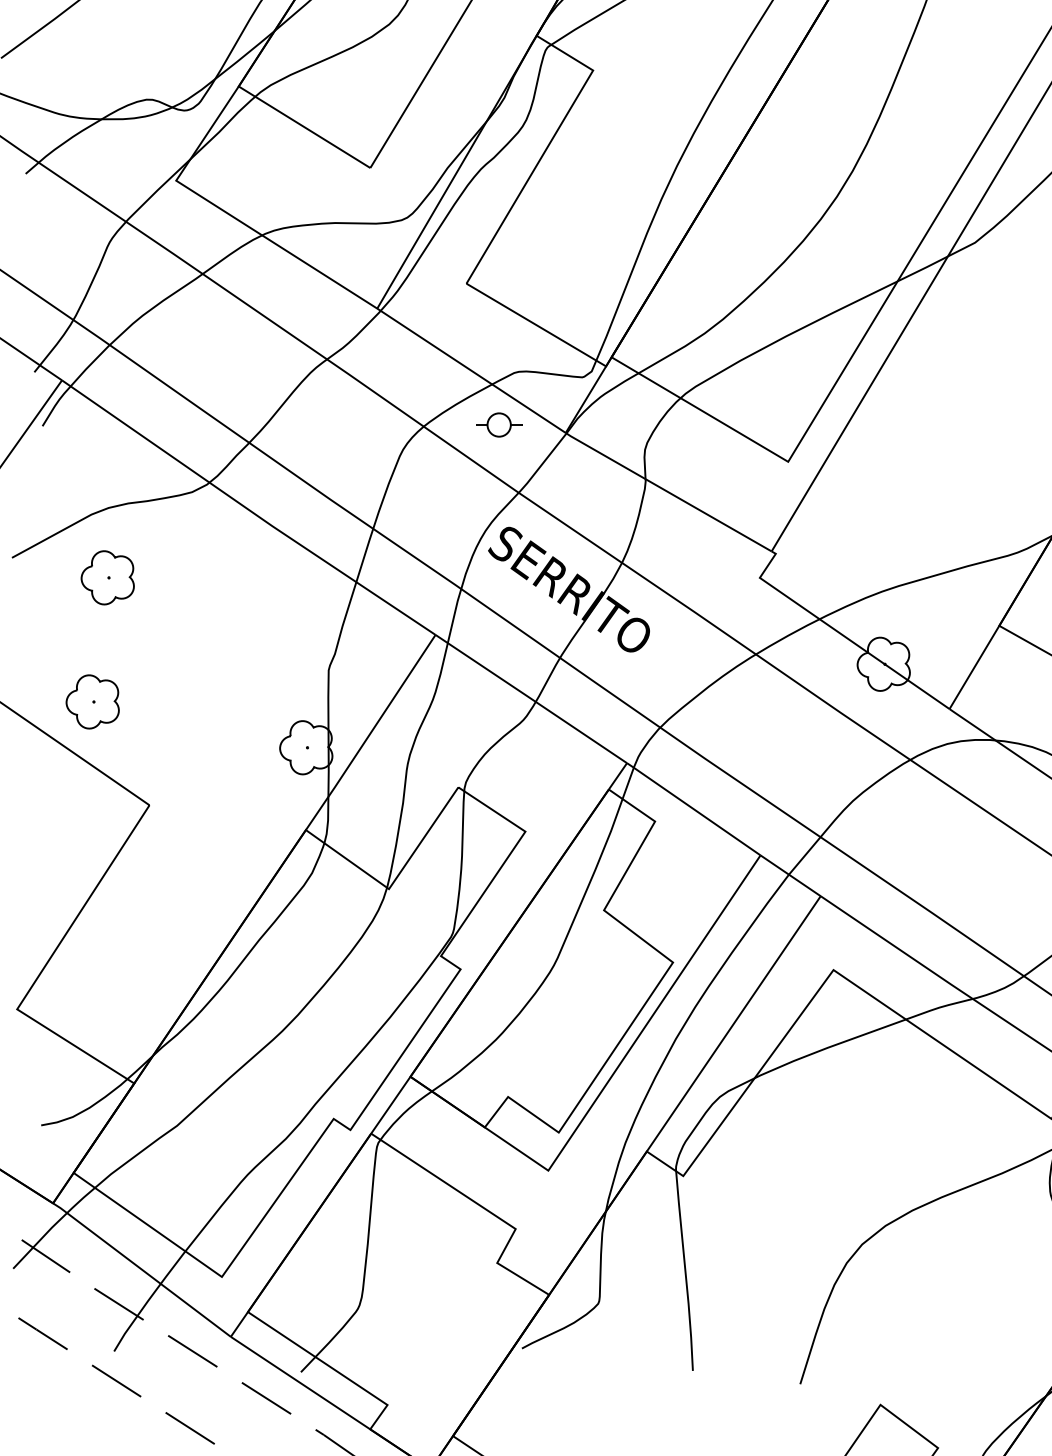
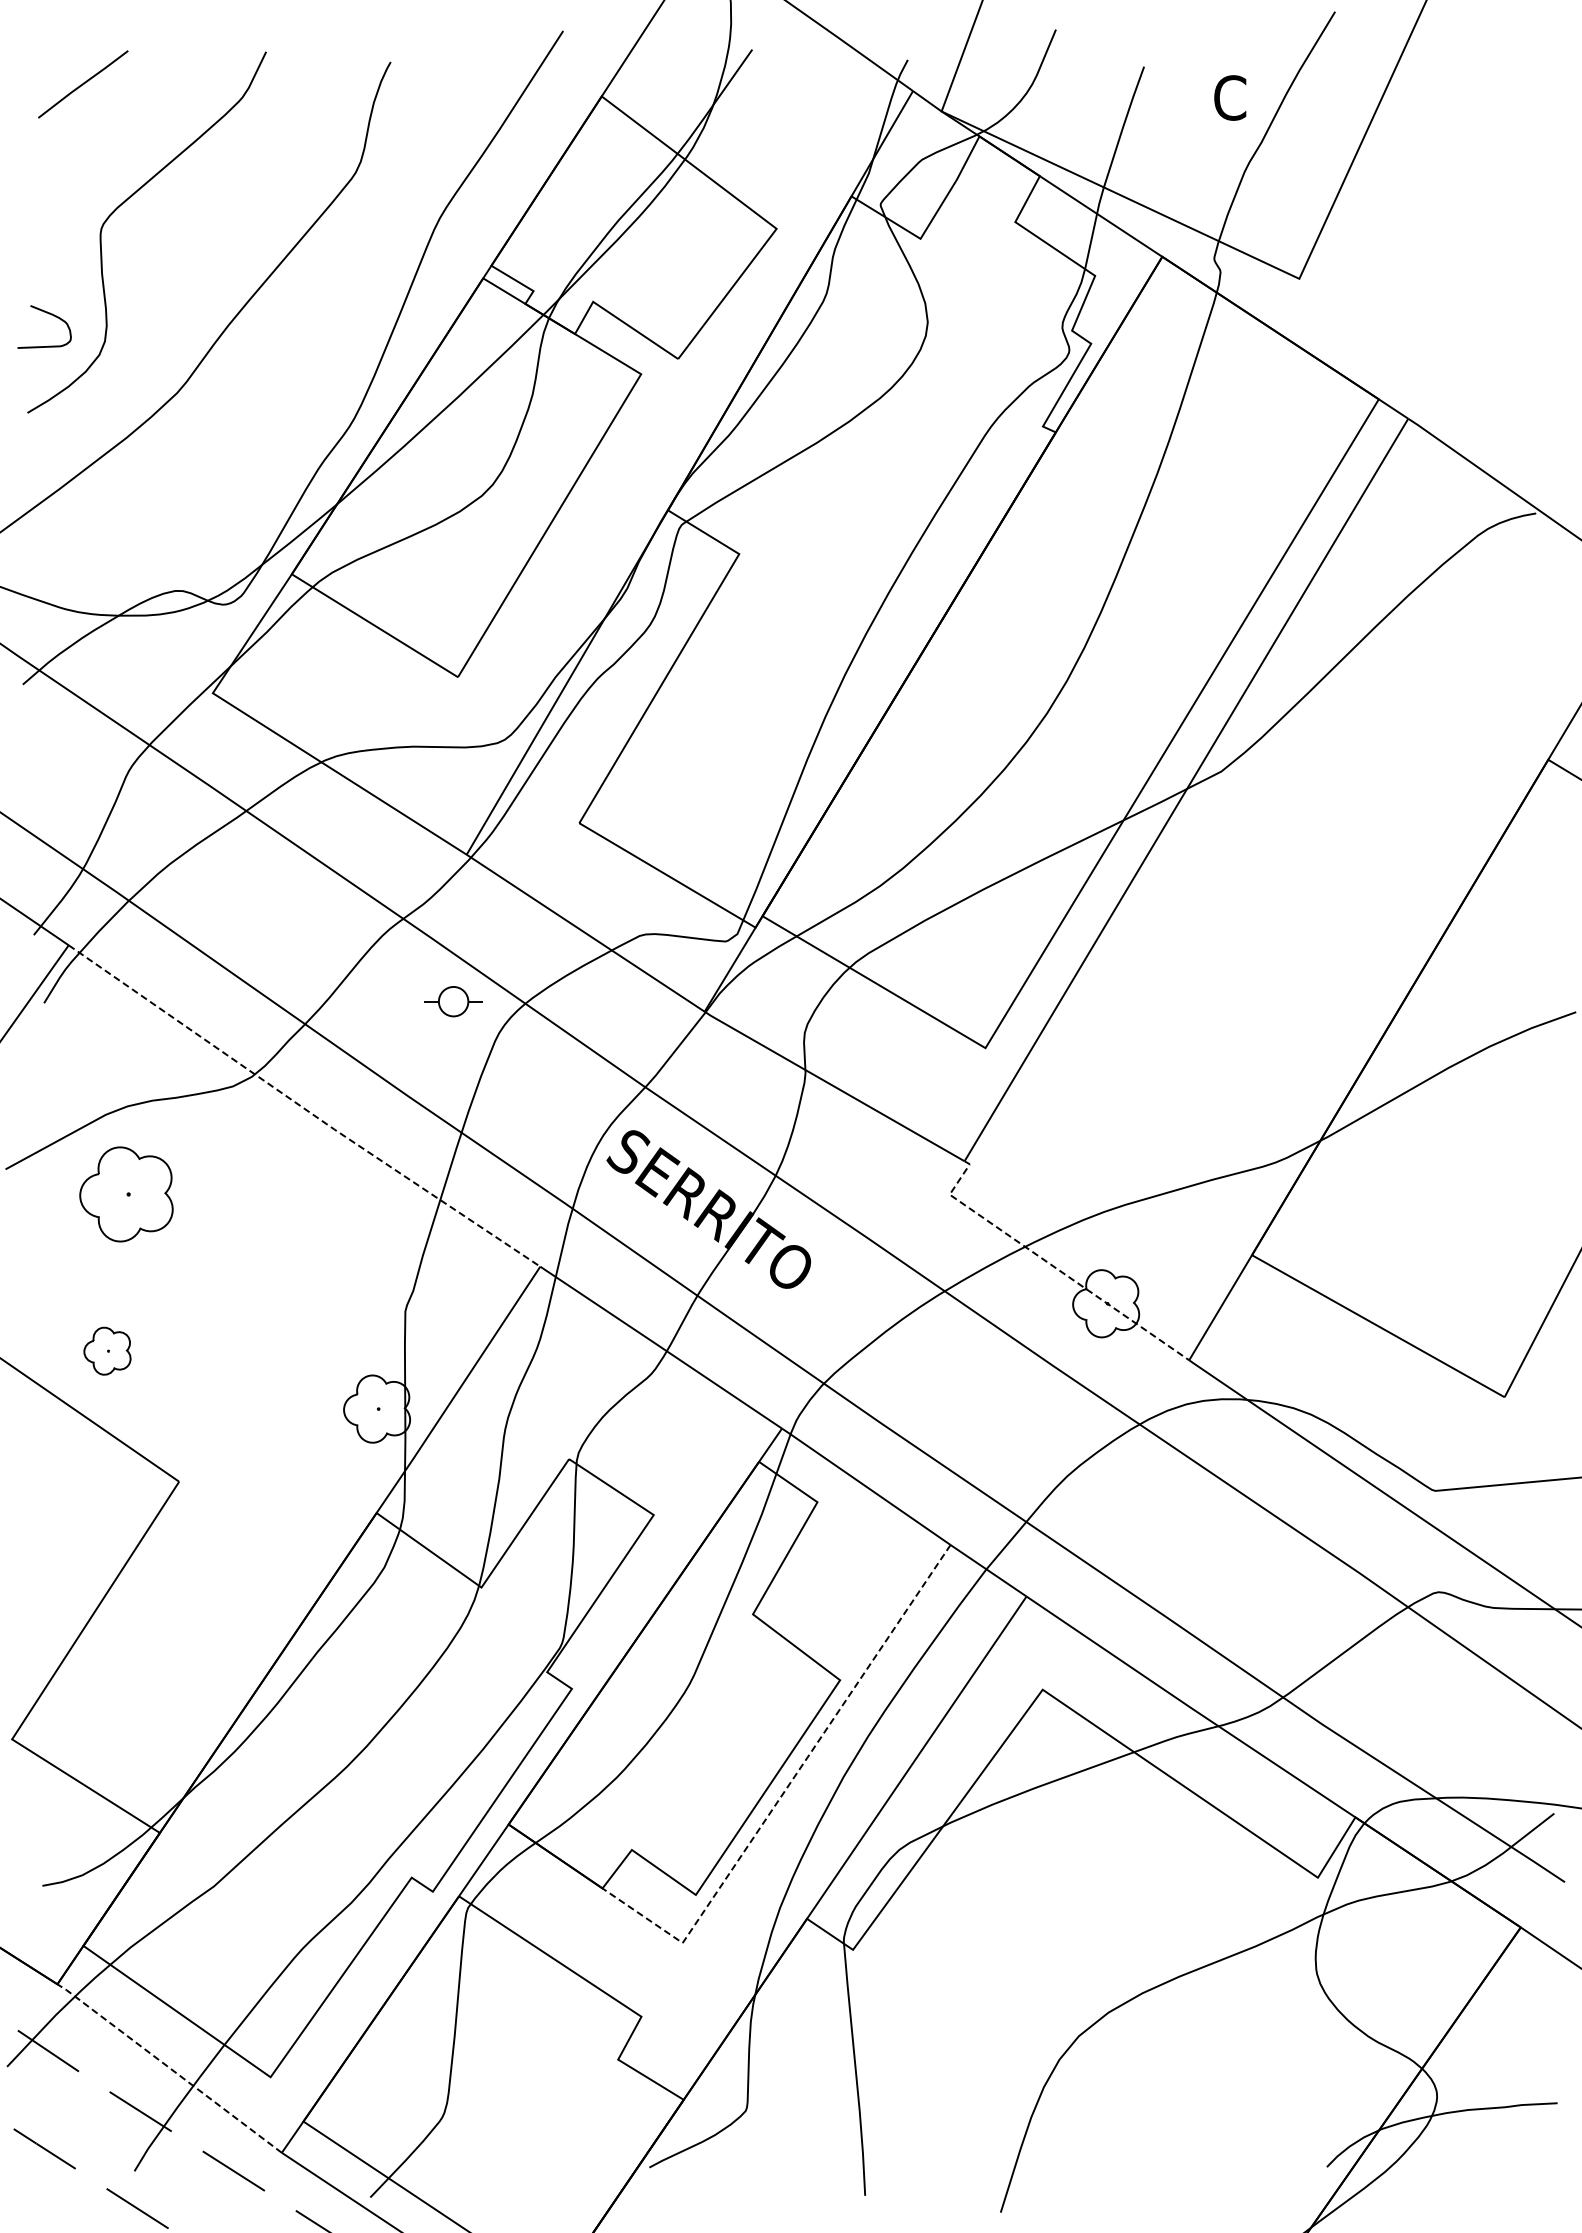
part: (499, 424) -> (453, 1001), moved
line: (248, 509) -> (304, 1108), solid -> dashed
part: (107, 577) -> (126, 1194), size x1.4
line: (839, 633) -> (1050, 1264), solid -> dashed
part: (92, 701) -> (107, 1350), size x0.7
line: (632, 1045) -> (788, 1785), solid -> dashed
line: (141, 1269) -> (168, 2067), solid -> dashed

